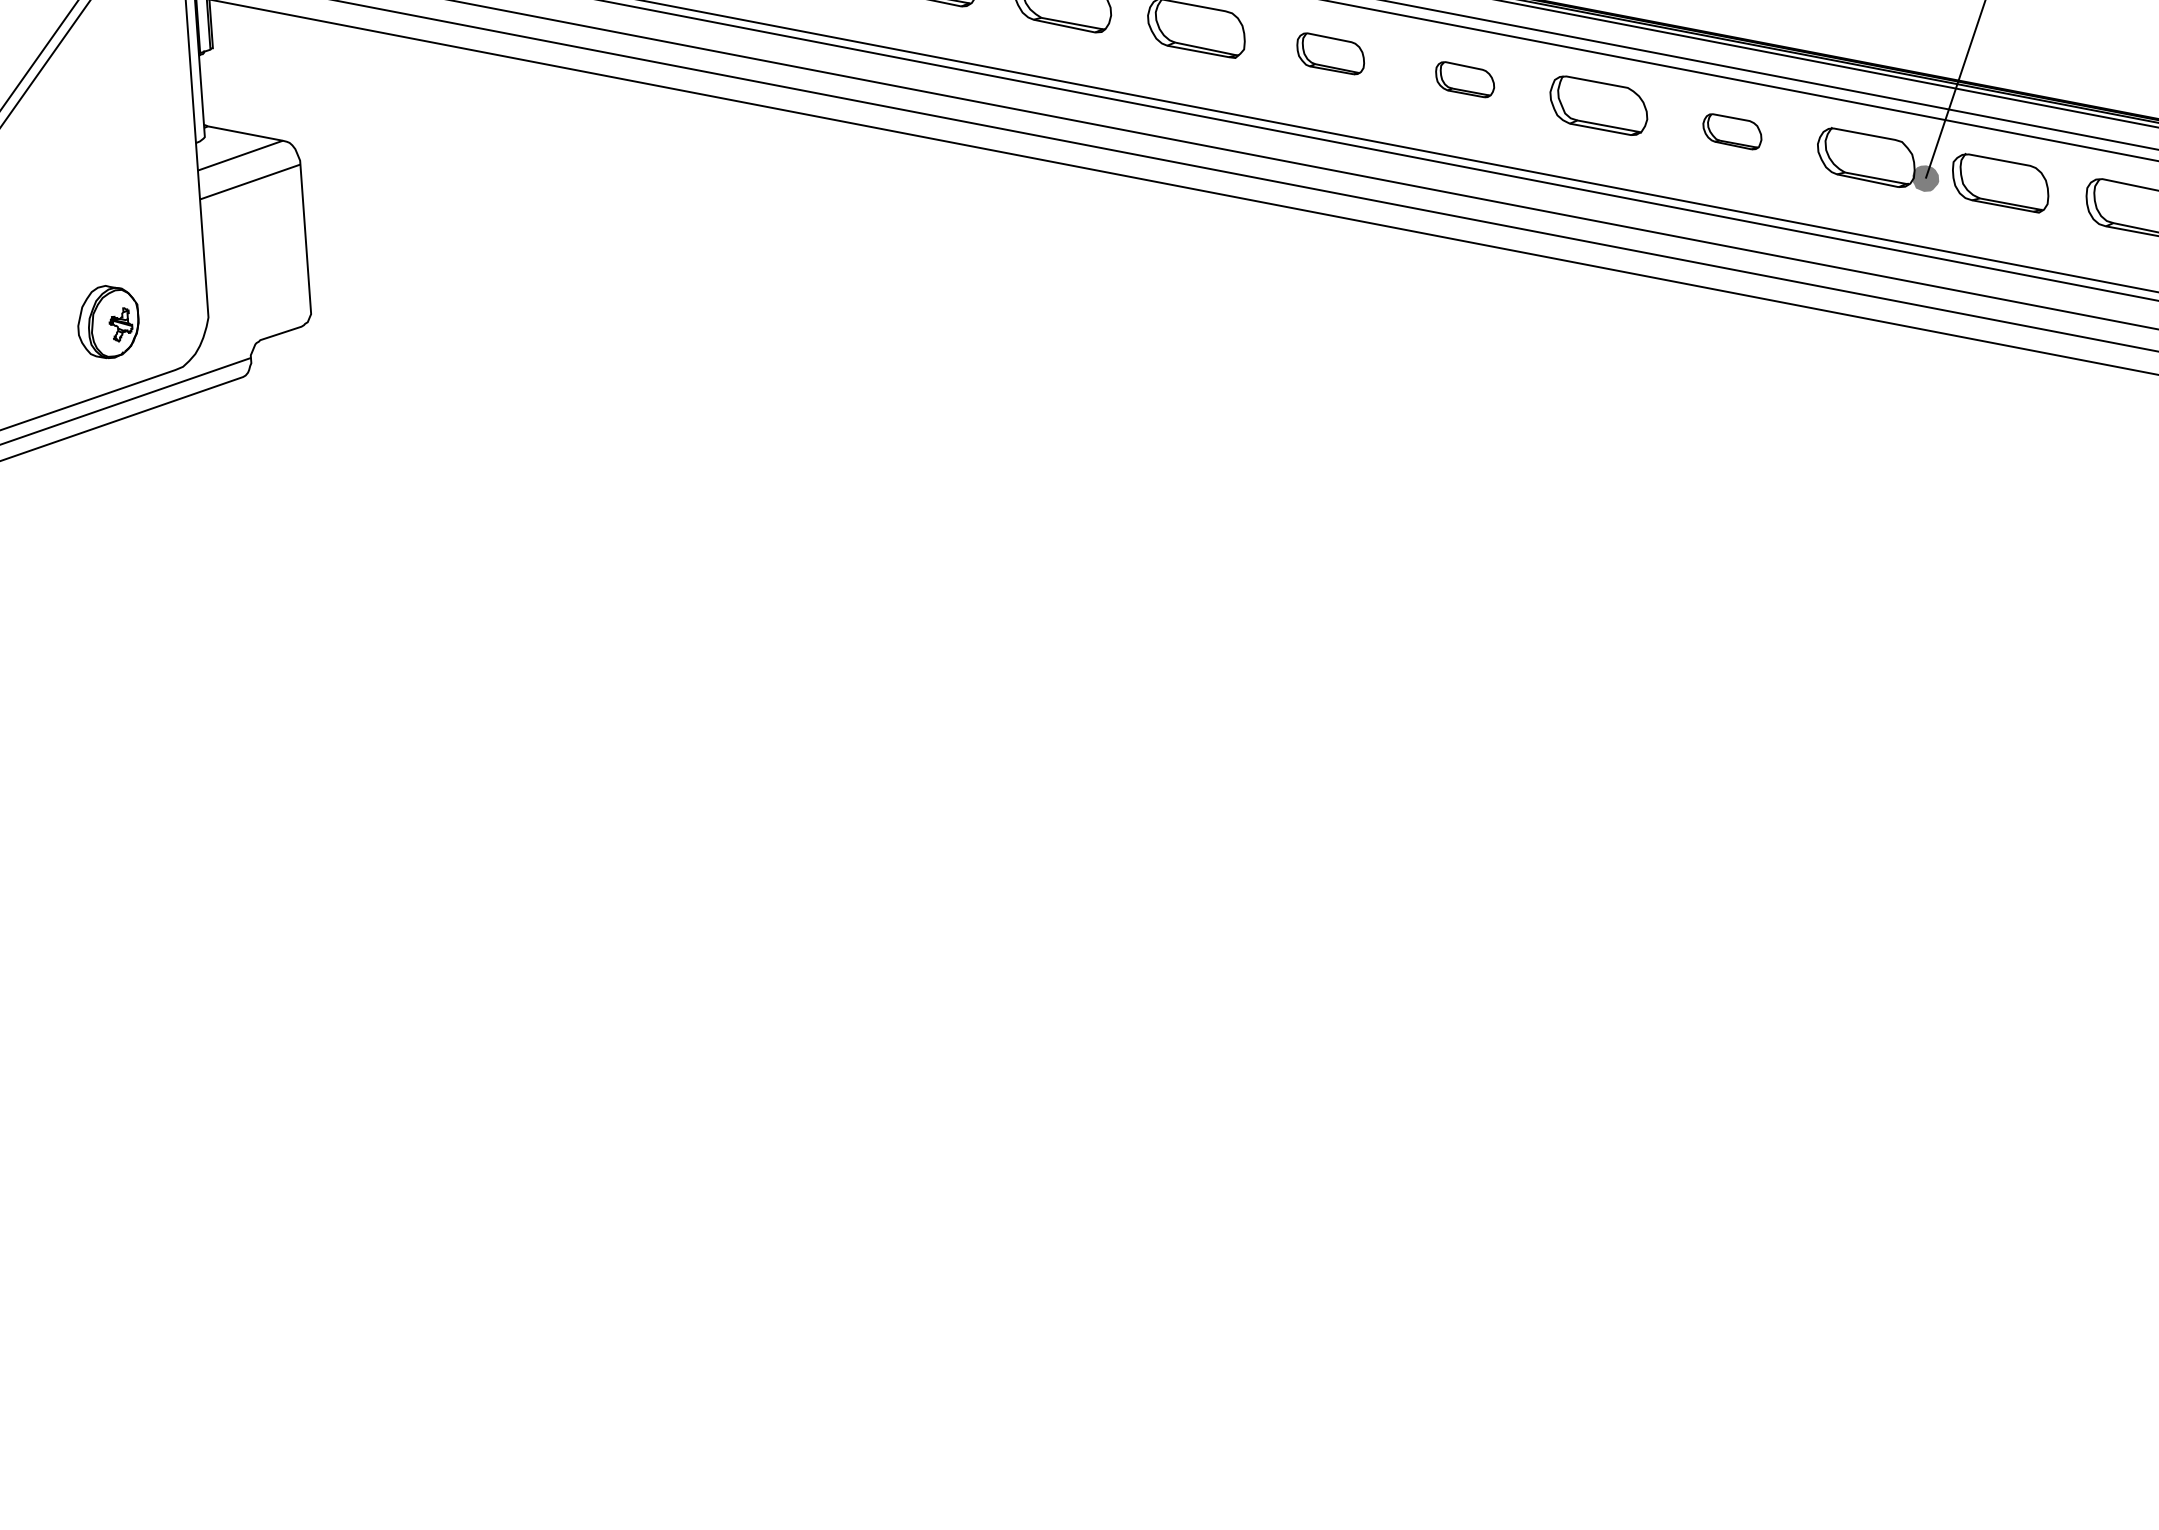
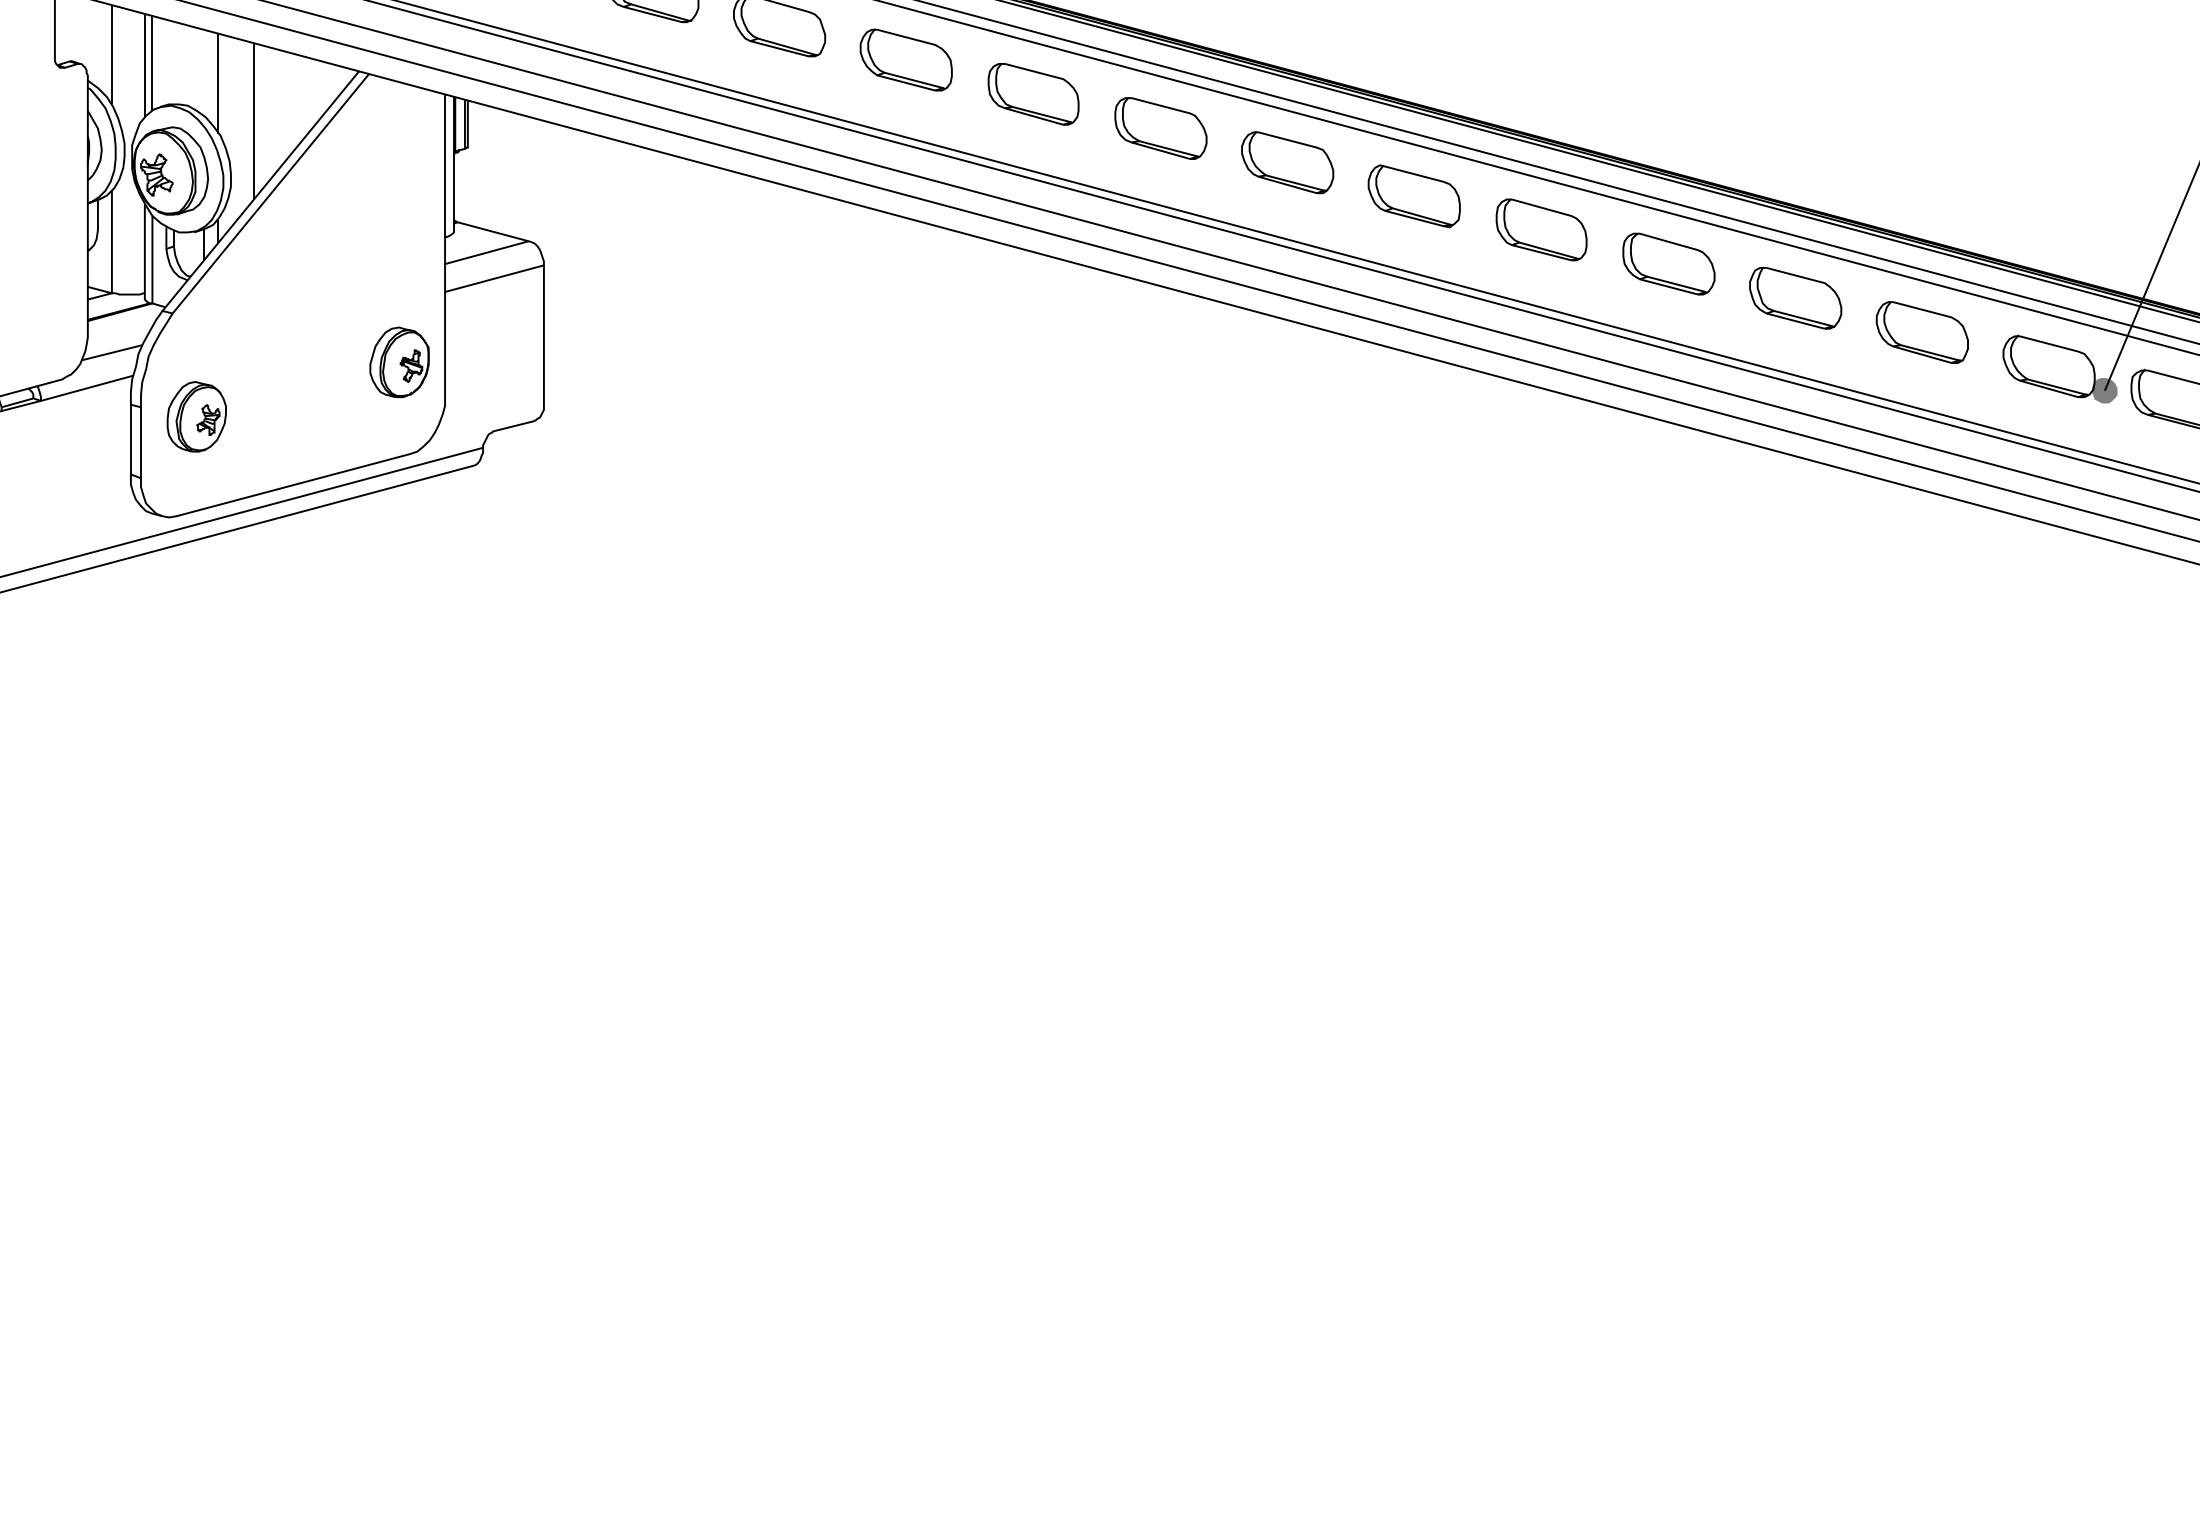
part: (1330, 53) -> (1541, 229), size x1.43
part: (1464, 79) -> (1668, 263), size x1.67
part: (1731, 131) -> (1921, 332), size x1.67
part: (108, 322) -> (399, 362), moved

